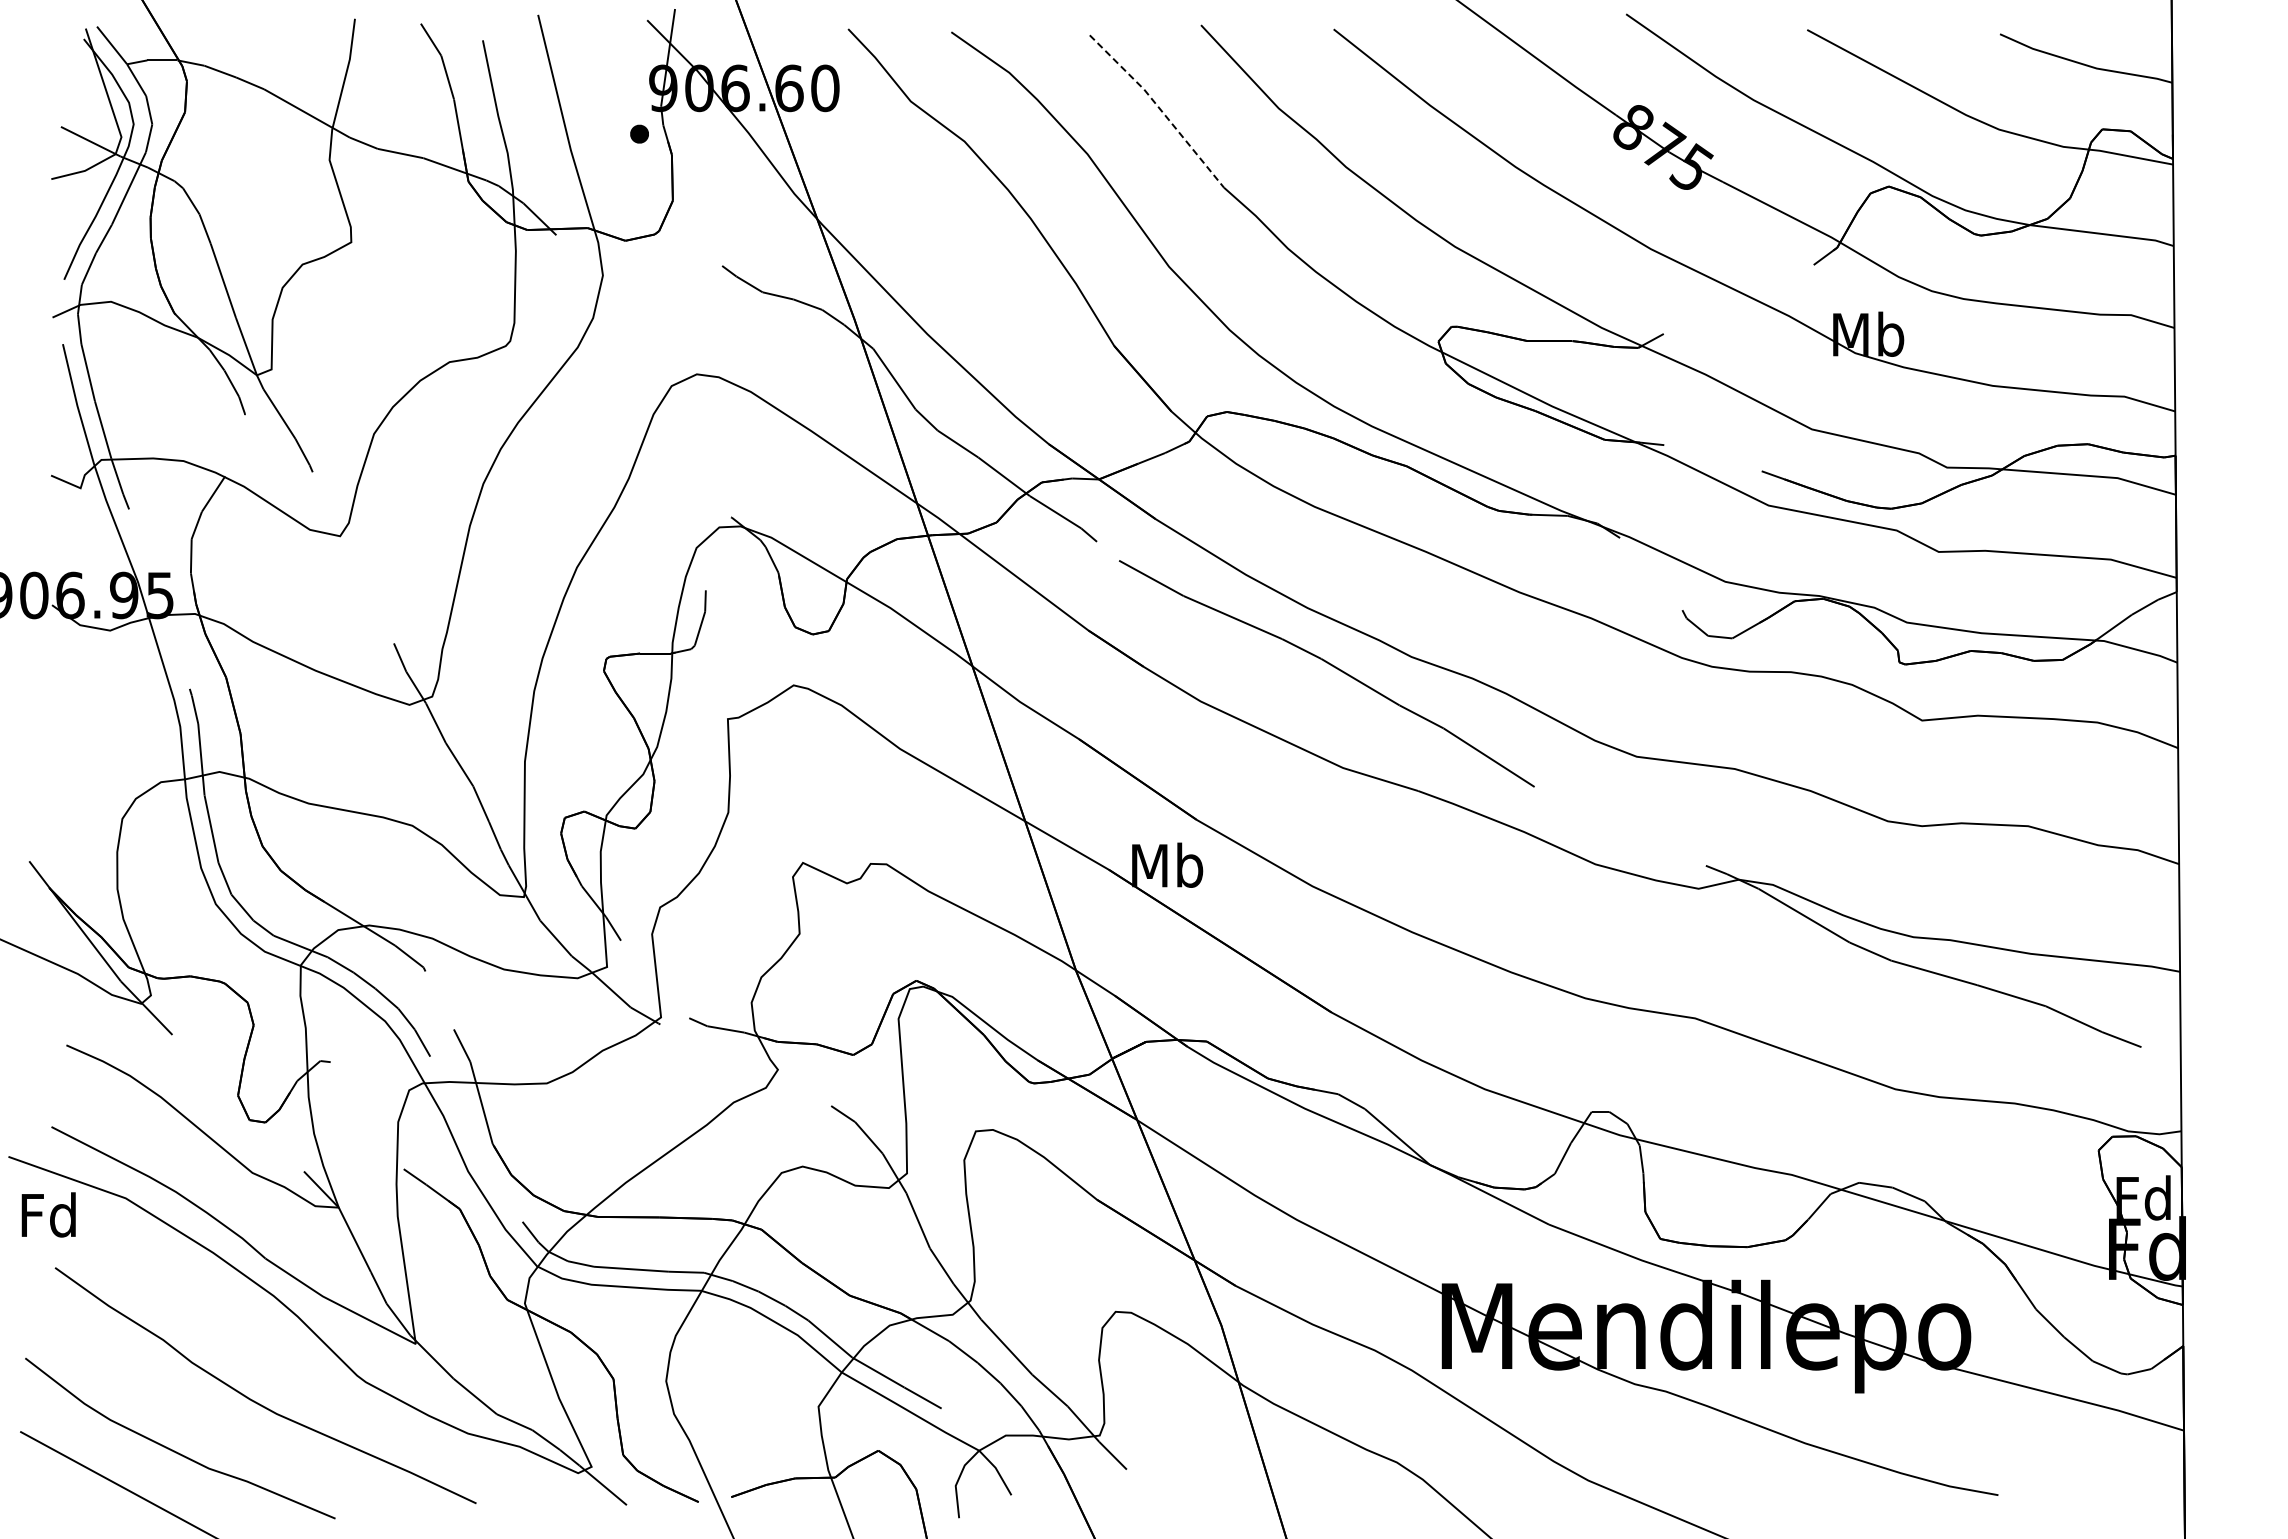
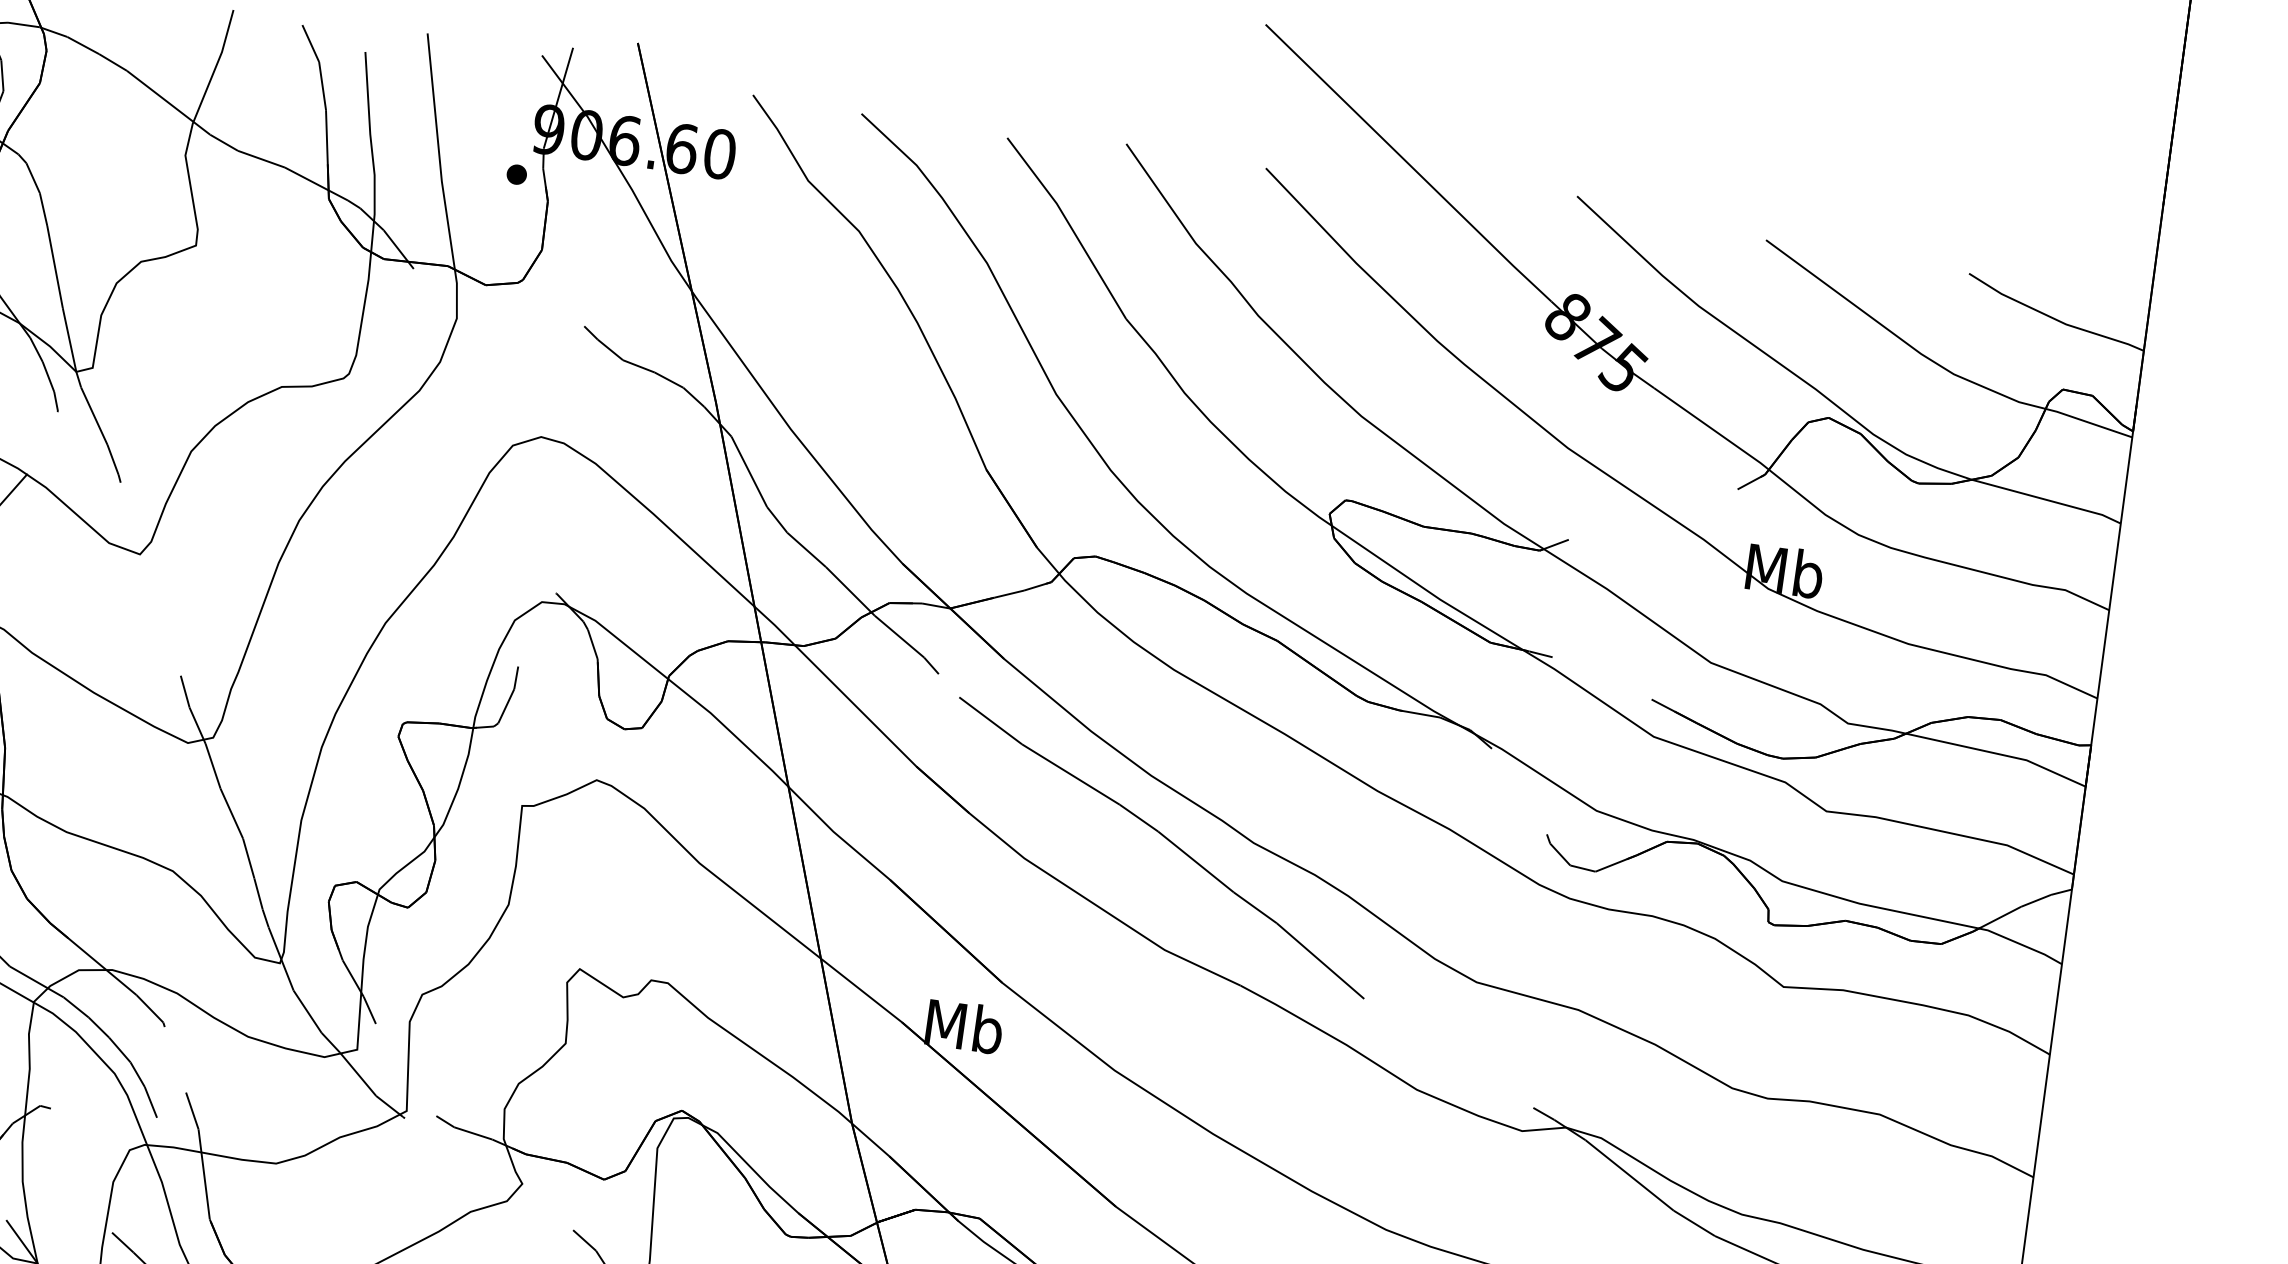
line: (1159, 108) -> (1069, 225), dashed -> solid

